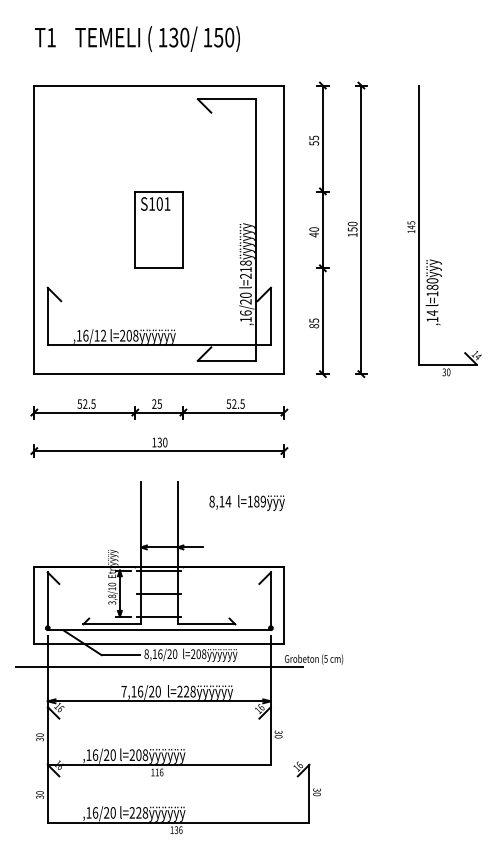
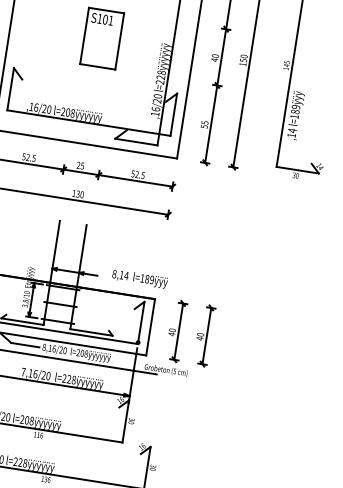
text: (245, 269) -> (160, 77), l=218ÿÿÿÿÿÿ -> l=228ÿÿÿÿÿÿ
text: (432, 280) -> (296, 106), l=180ÿÿÿ -> l=189ÿÿÿ
text: (313, 326) -> (203, 126), 85 -> 55
text: (100, 335) -> (47, 109), 16/12 -> 16/20
text: (246, 502) -> (139, 278), moved
part: (319, 604) -> (176, 330), added
part: (357, 604) -> (204, 335), added

